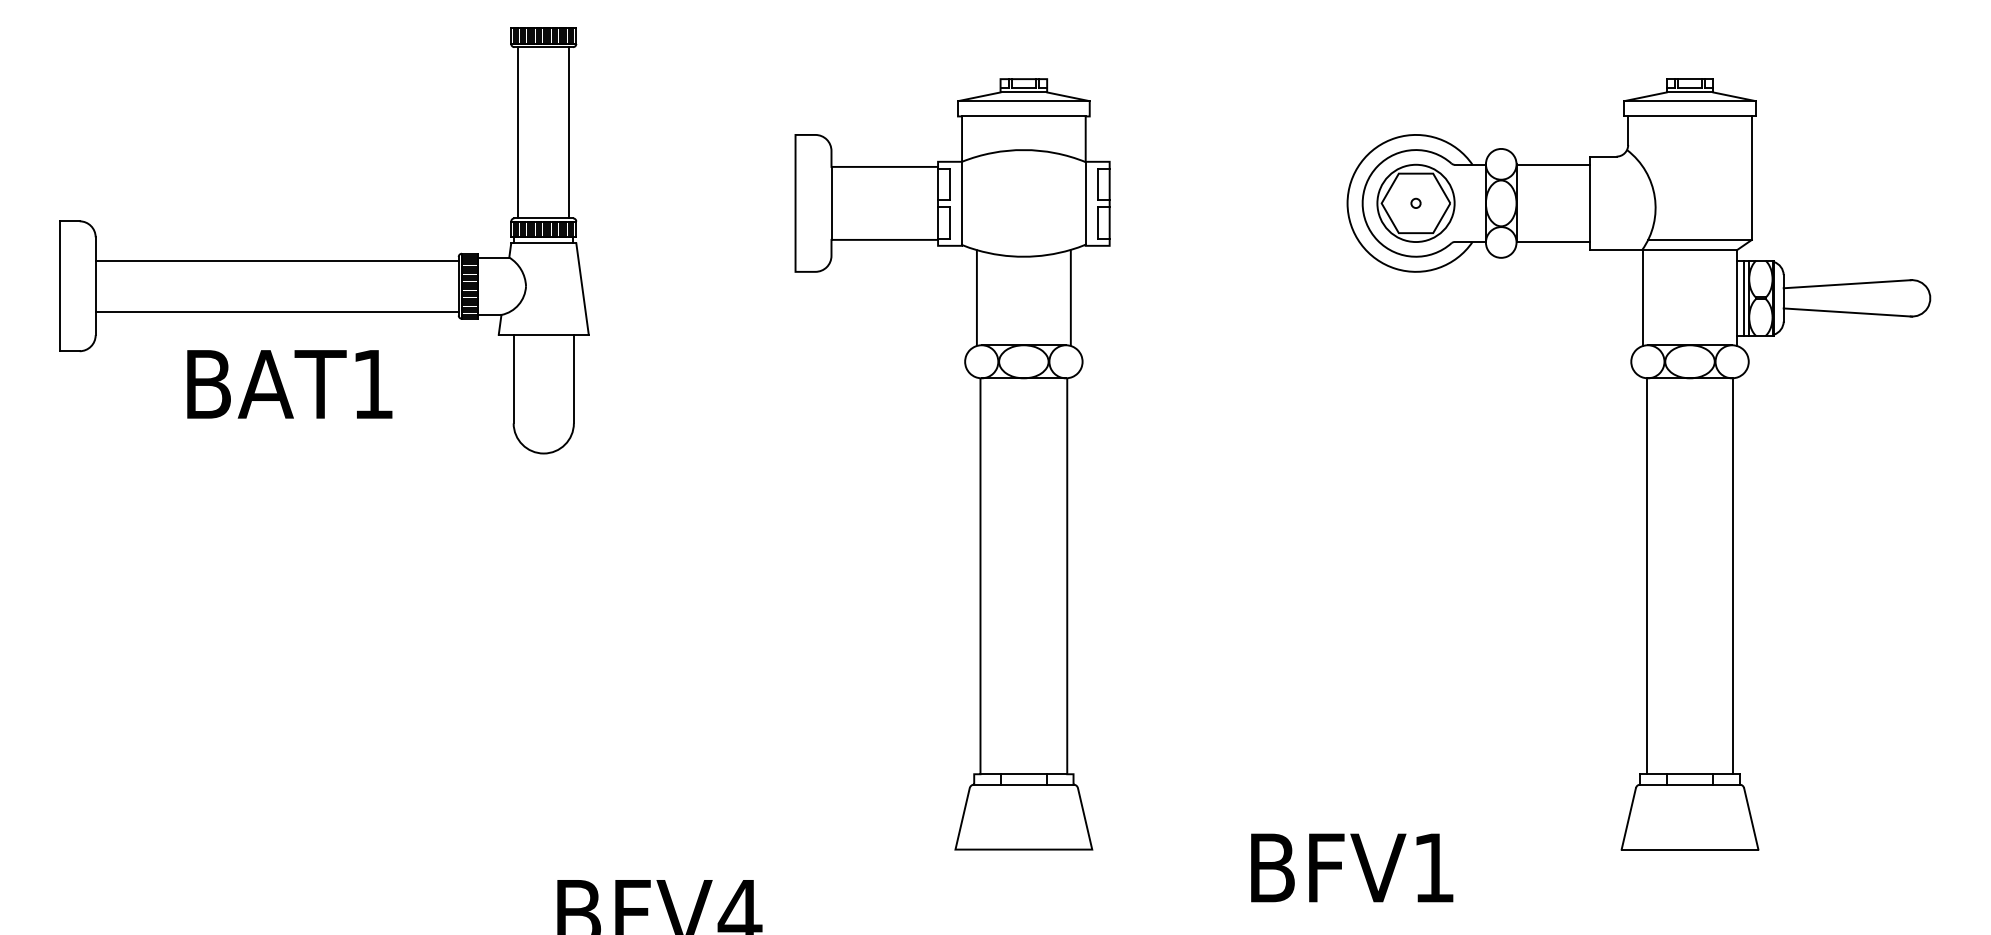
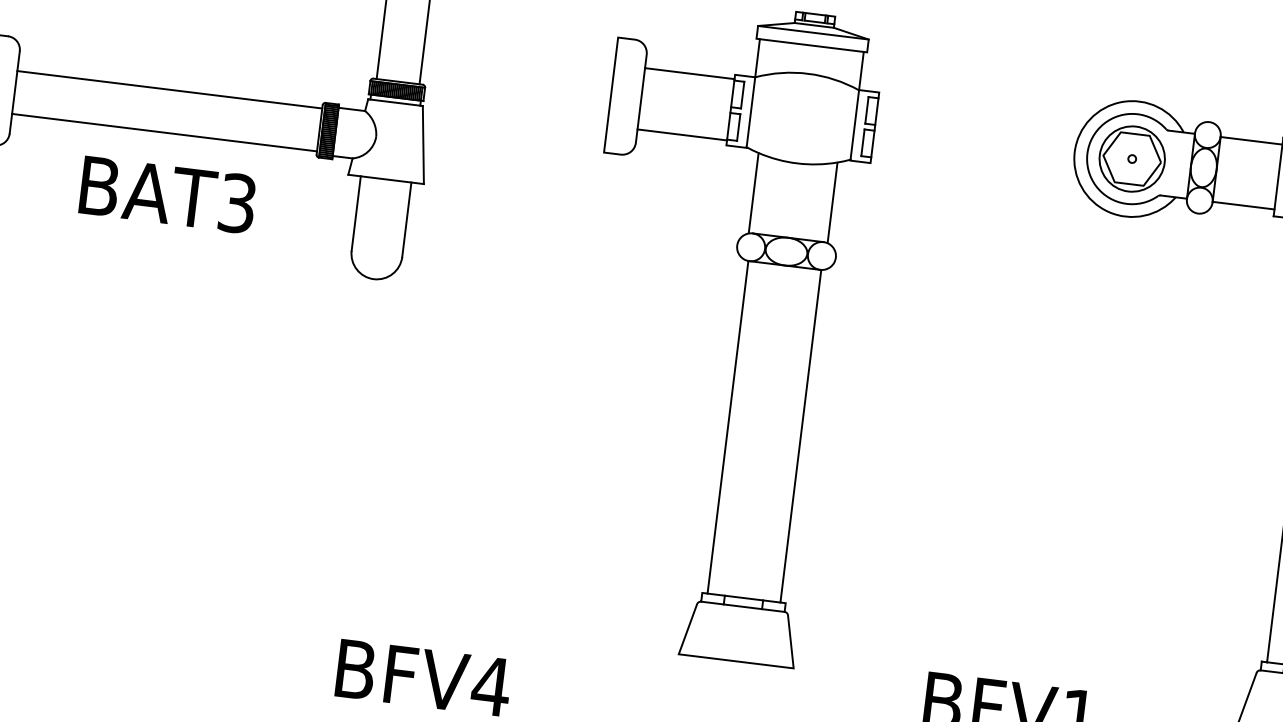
text: (372, 384) -> (237, 203), BAT1 -> BAT3

